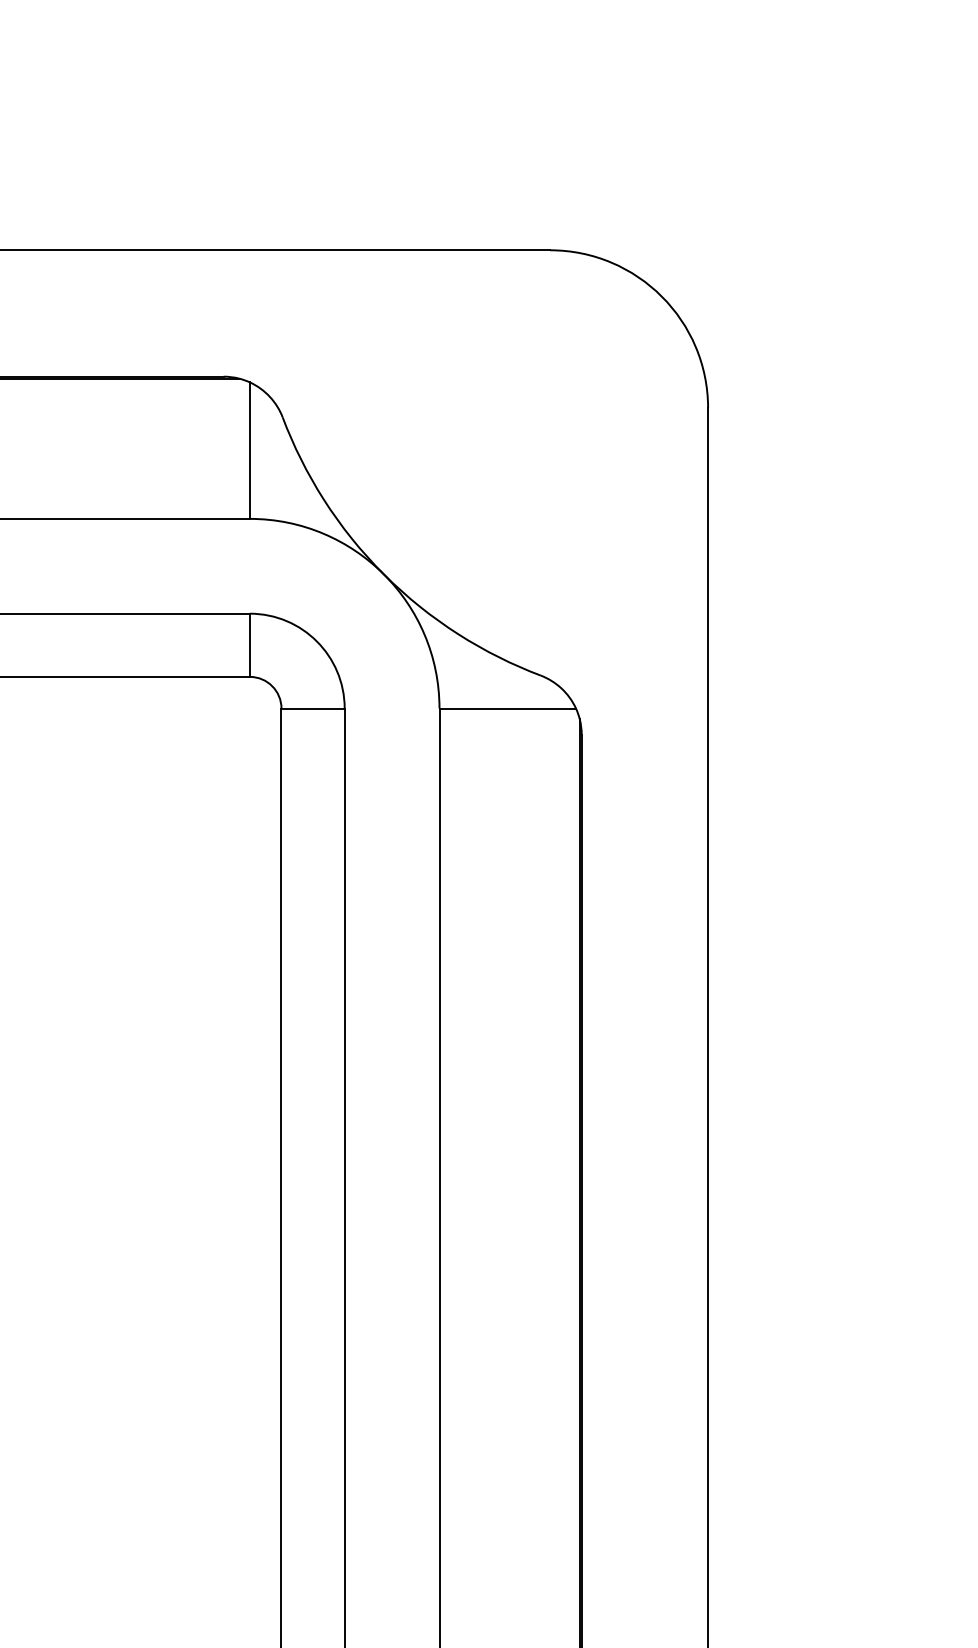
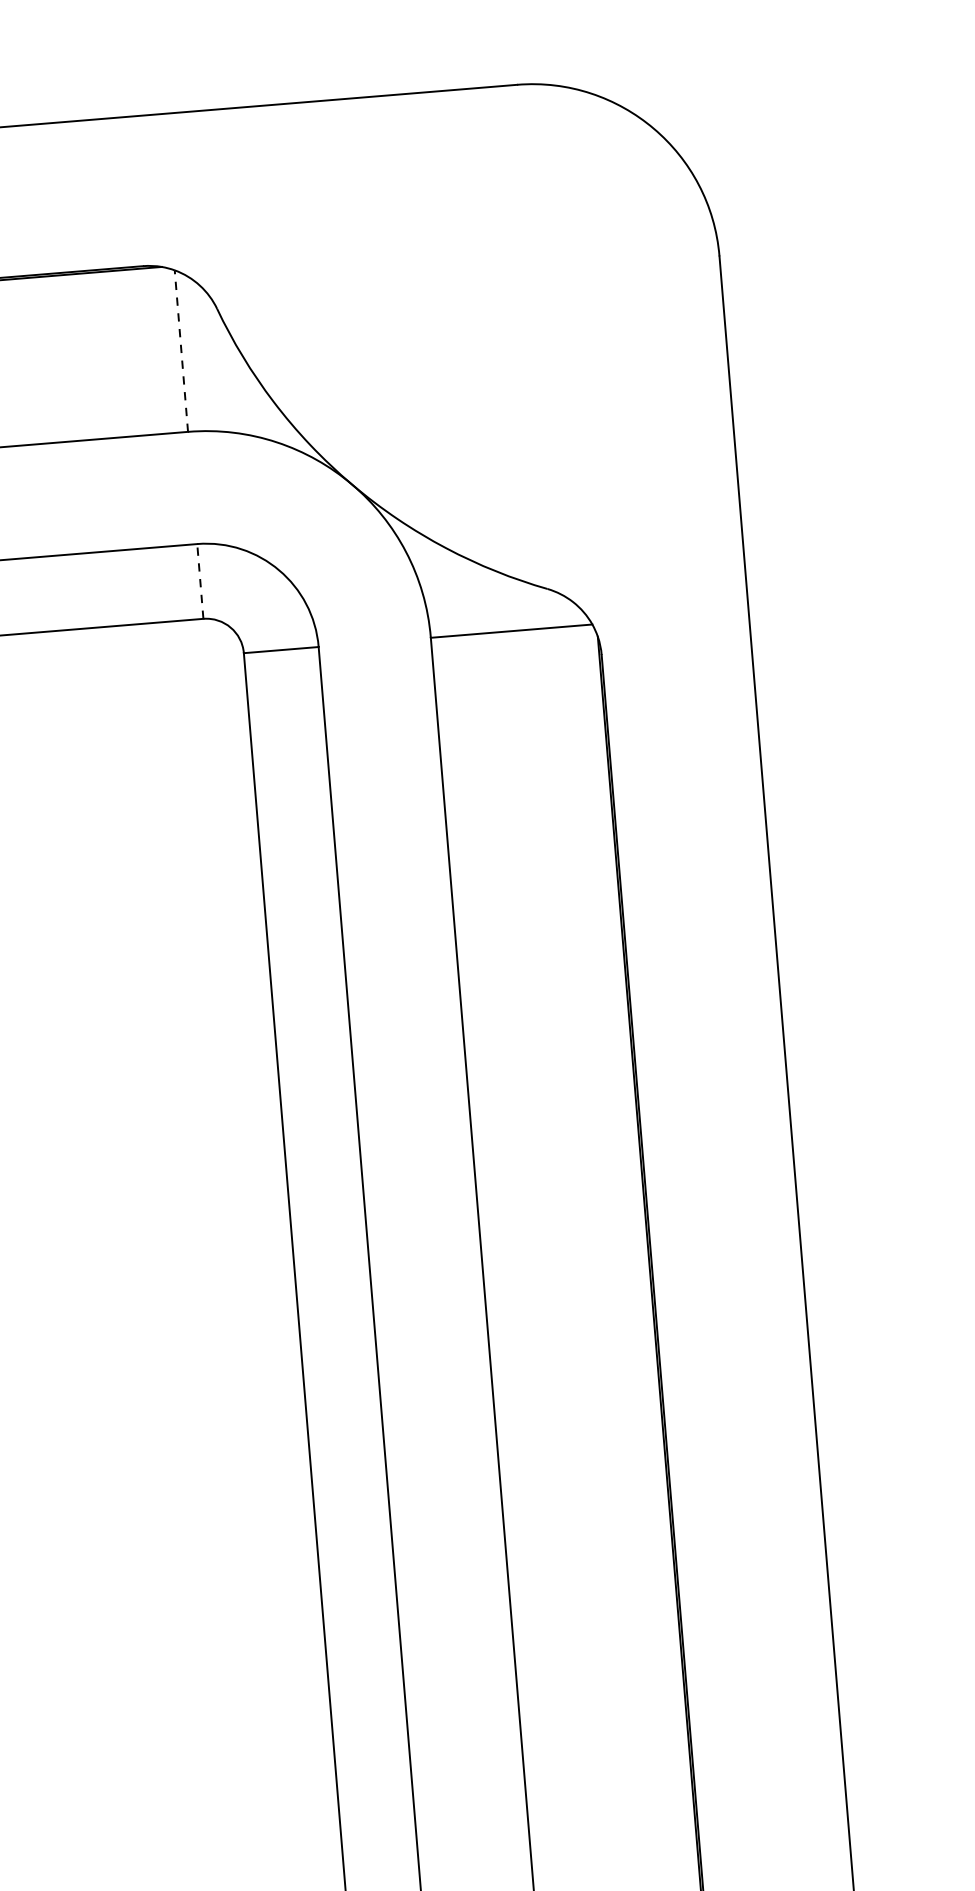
line: (249, 450) -> (180, 350), solid -> dashed
line: (249, 645) -> (199, 581), solid -> dashed

